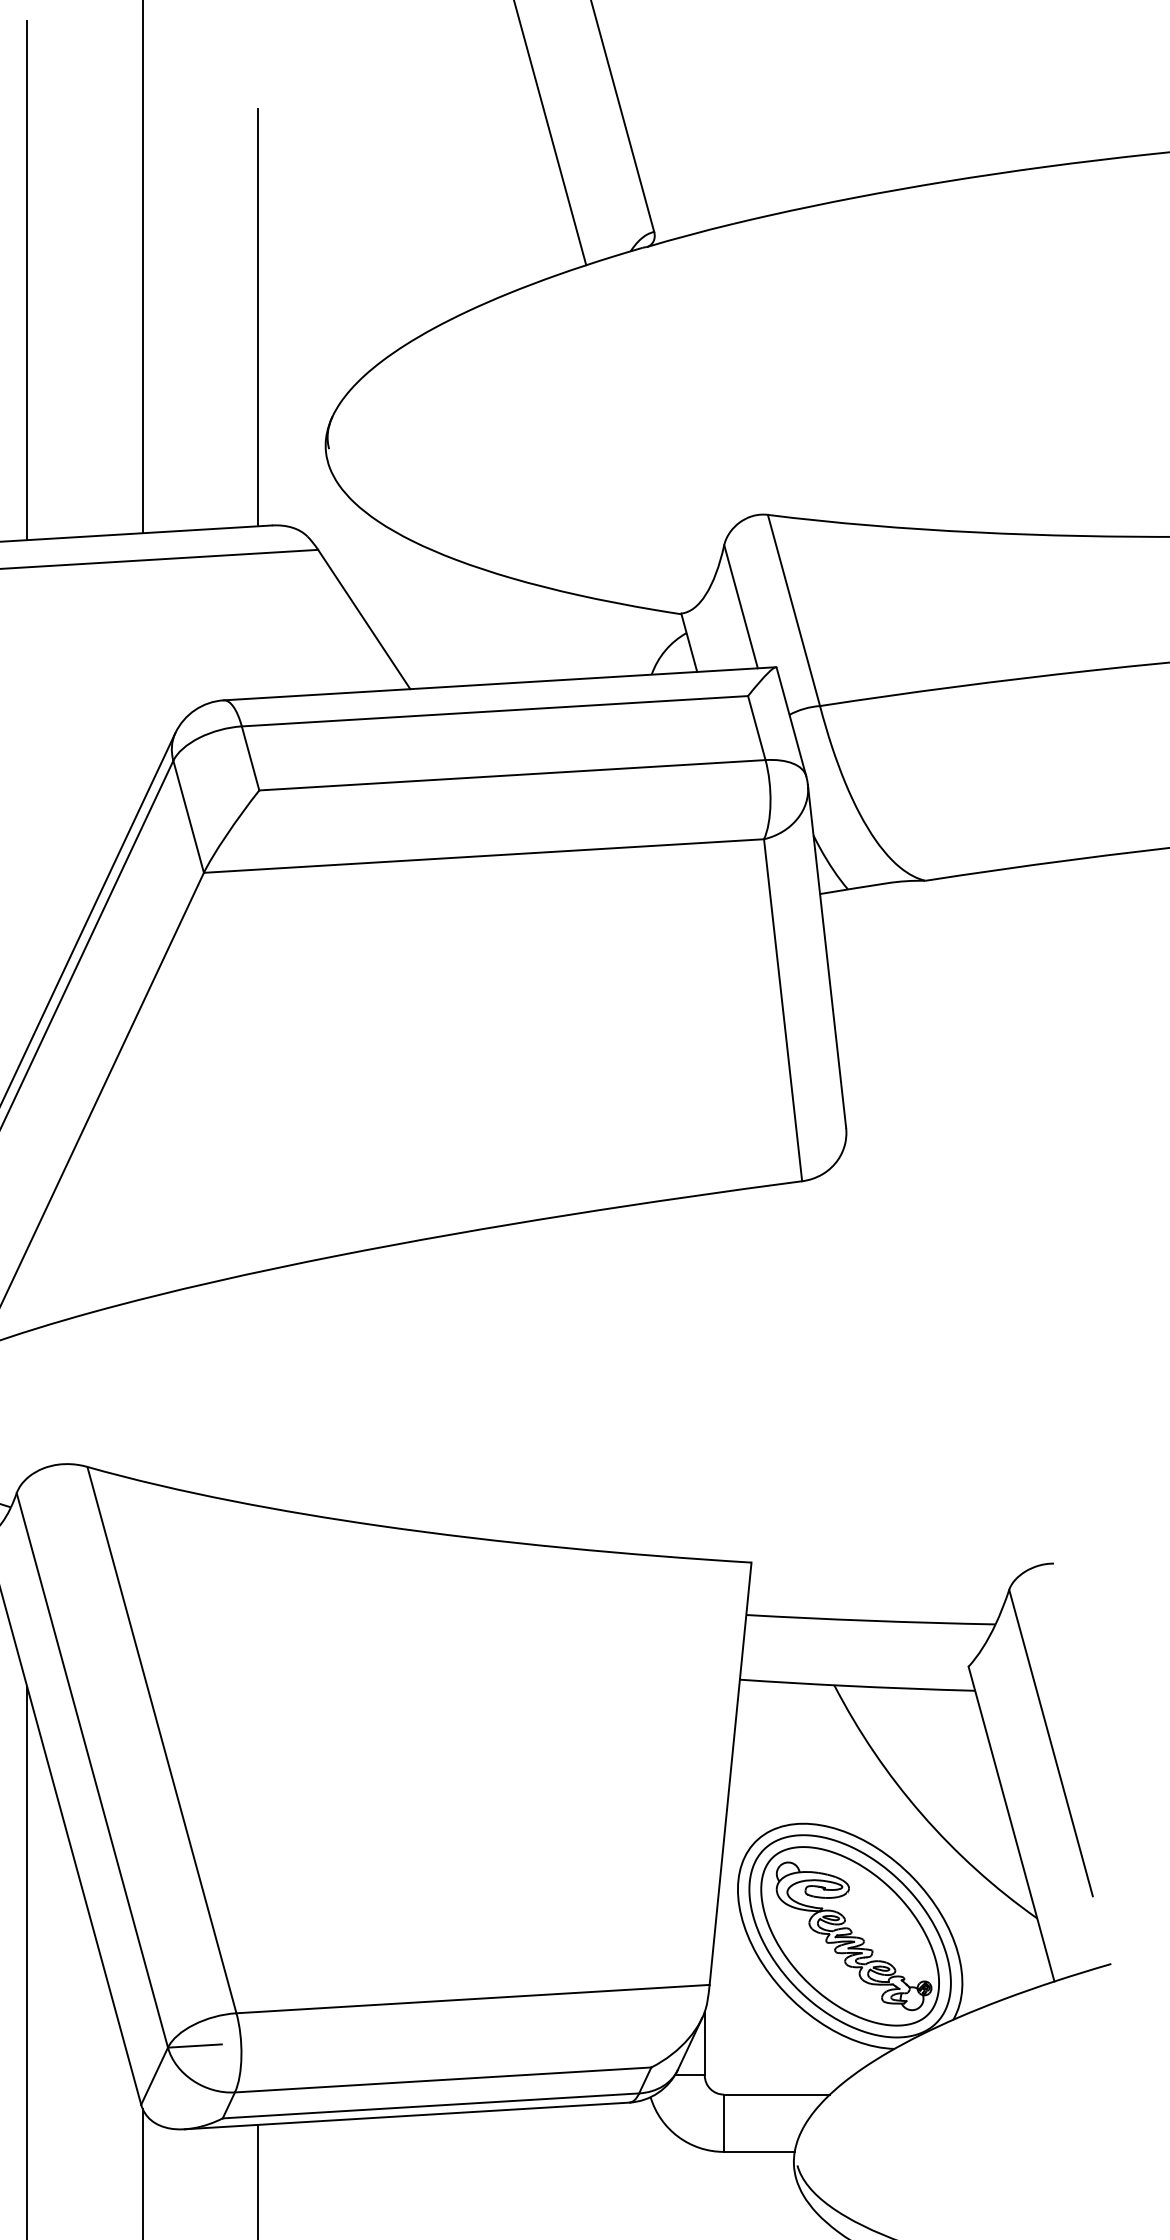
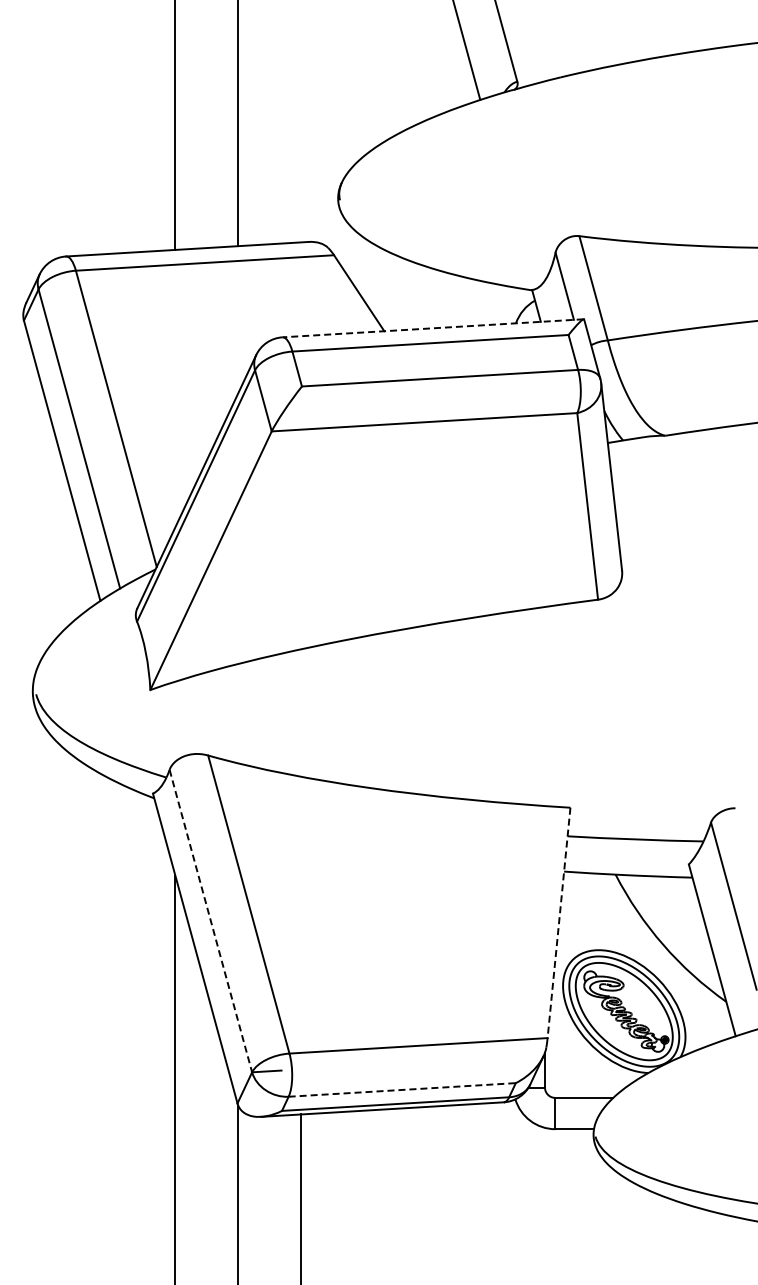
line: (258, 317) -> (301, 128), removed
line: (500, 684) -> (433, 328), solid -> dashed
line: (91, 1771) -> (210, 921), solid -> dashed
line: (731, 1773) -> (559, 922), solid -> dashed
line: (443, 2079) -> (402, 1089), solid -> dashed

